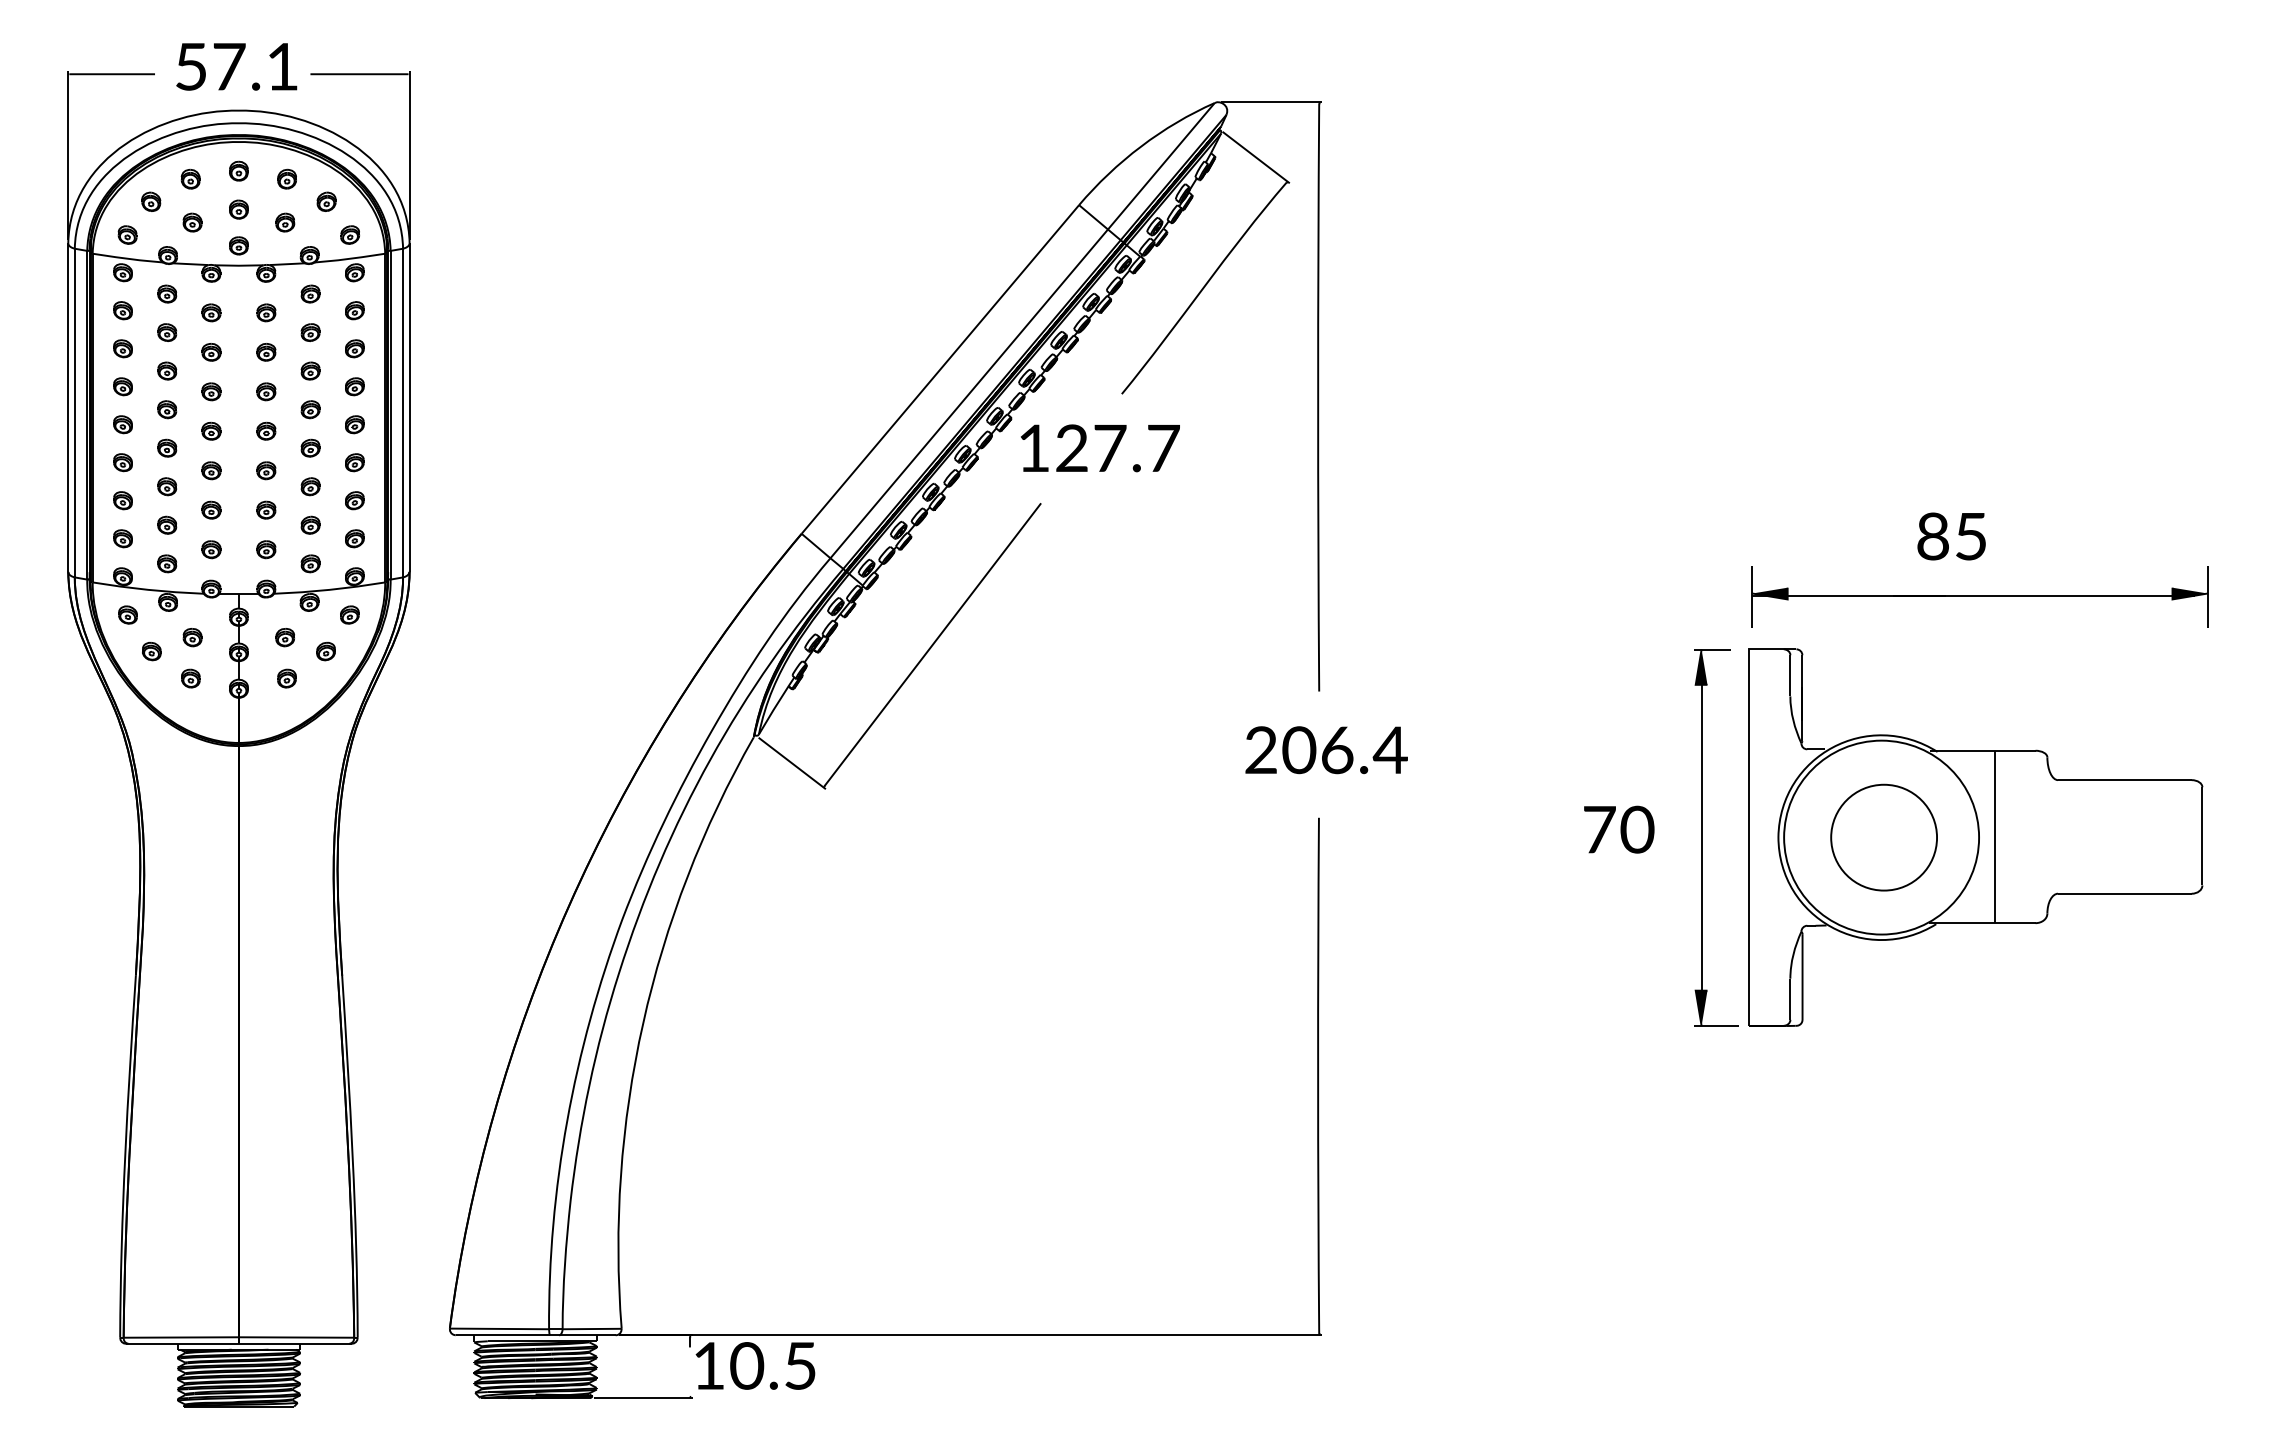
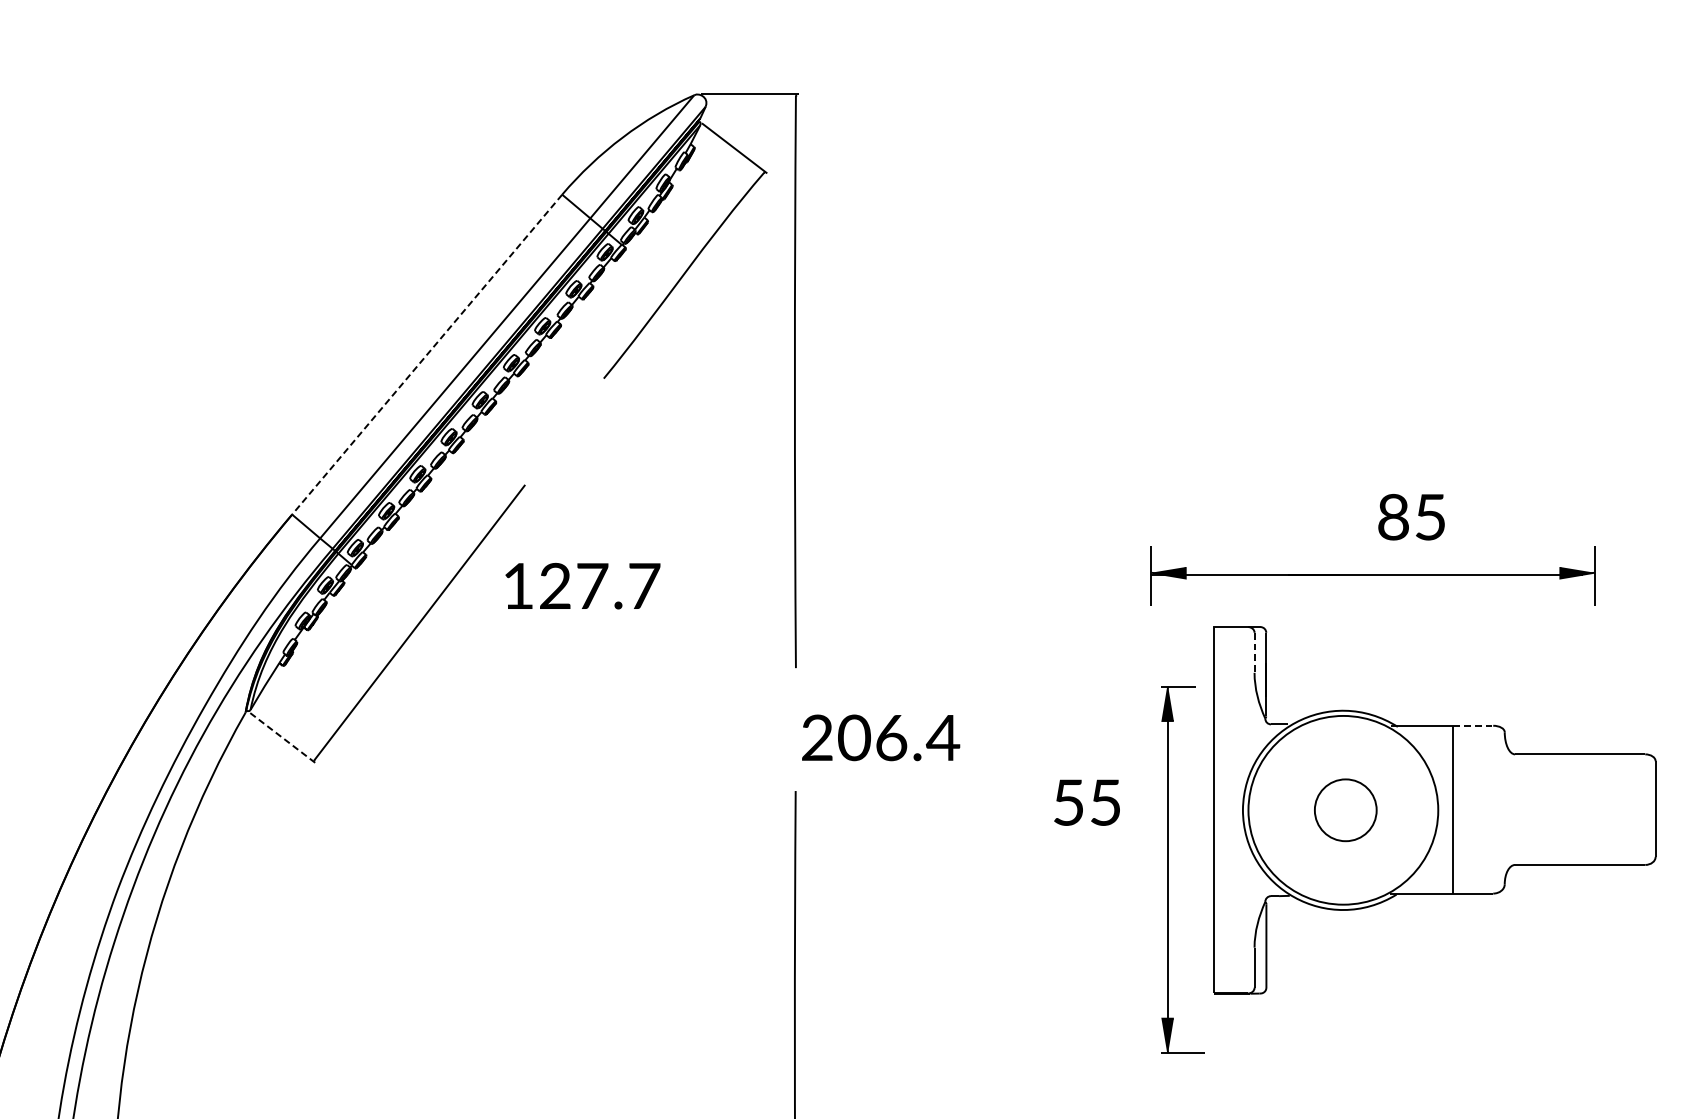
line: (940, 369) -> (427, 354), solid -> dashed
text: (1100, 448) -> (583, 586), moved
part: (1979, 596) -> (1372, 575), moved
line: (1790, 675) -> (1254, 652), solid -> dashed
text: (1326, 750) -> (880, 738), moved
line: (2015, 750) -> (1473, 725), solid -> dashed
line: (792, 763) -> (283, 738), solid -> dashed
text: (1619, 829) -> (1088, 802), 70 -> 55
part: (1702, 837) -> (1169, 869), moved
part: (1883, 837) -> (1345, 810), size x0.6

